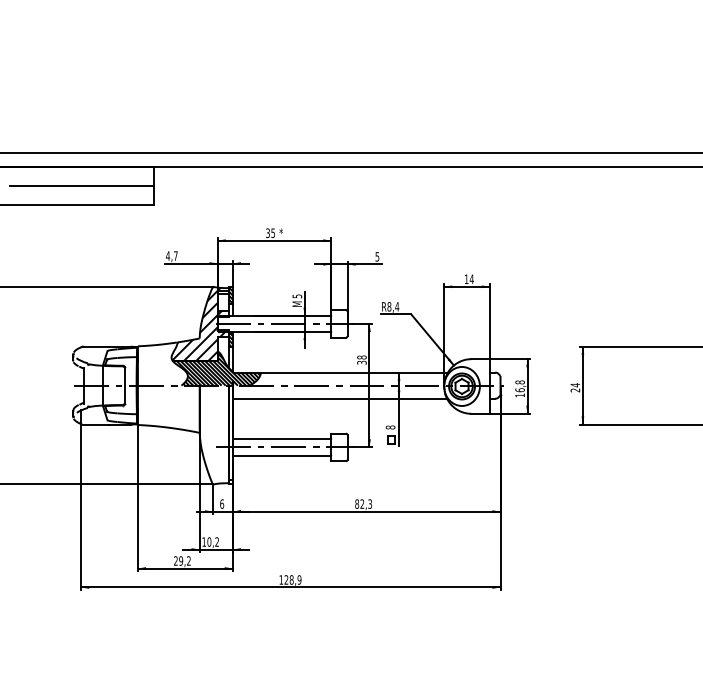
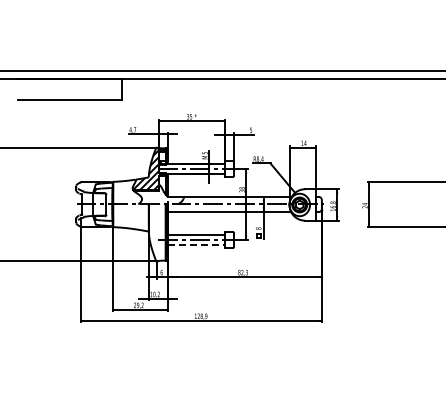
line: (80, 185) -> (80, 89), removed
hatch: (218, 368) -> (159, 194), removed
line: (282, 455) -> (196, 244), solid -> dashed

